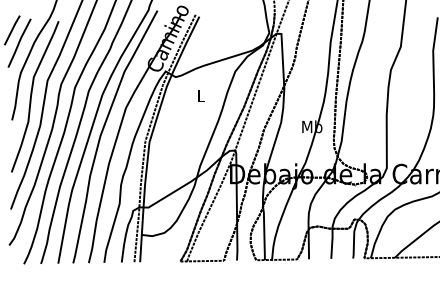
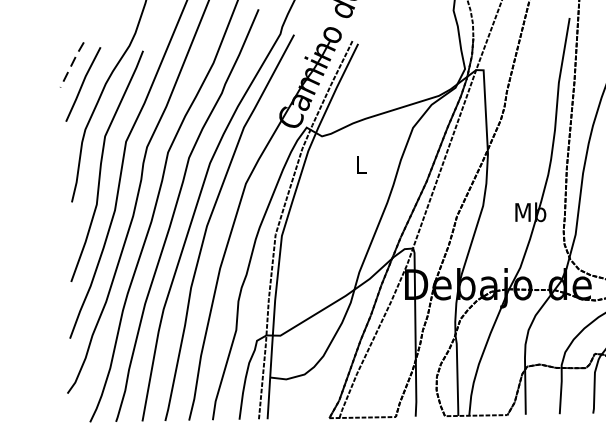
line: (12, 29) -> (72, 63), solid -> dashed

